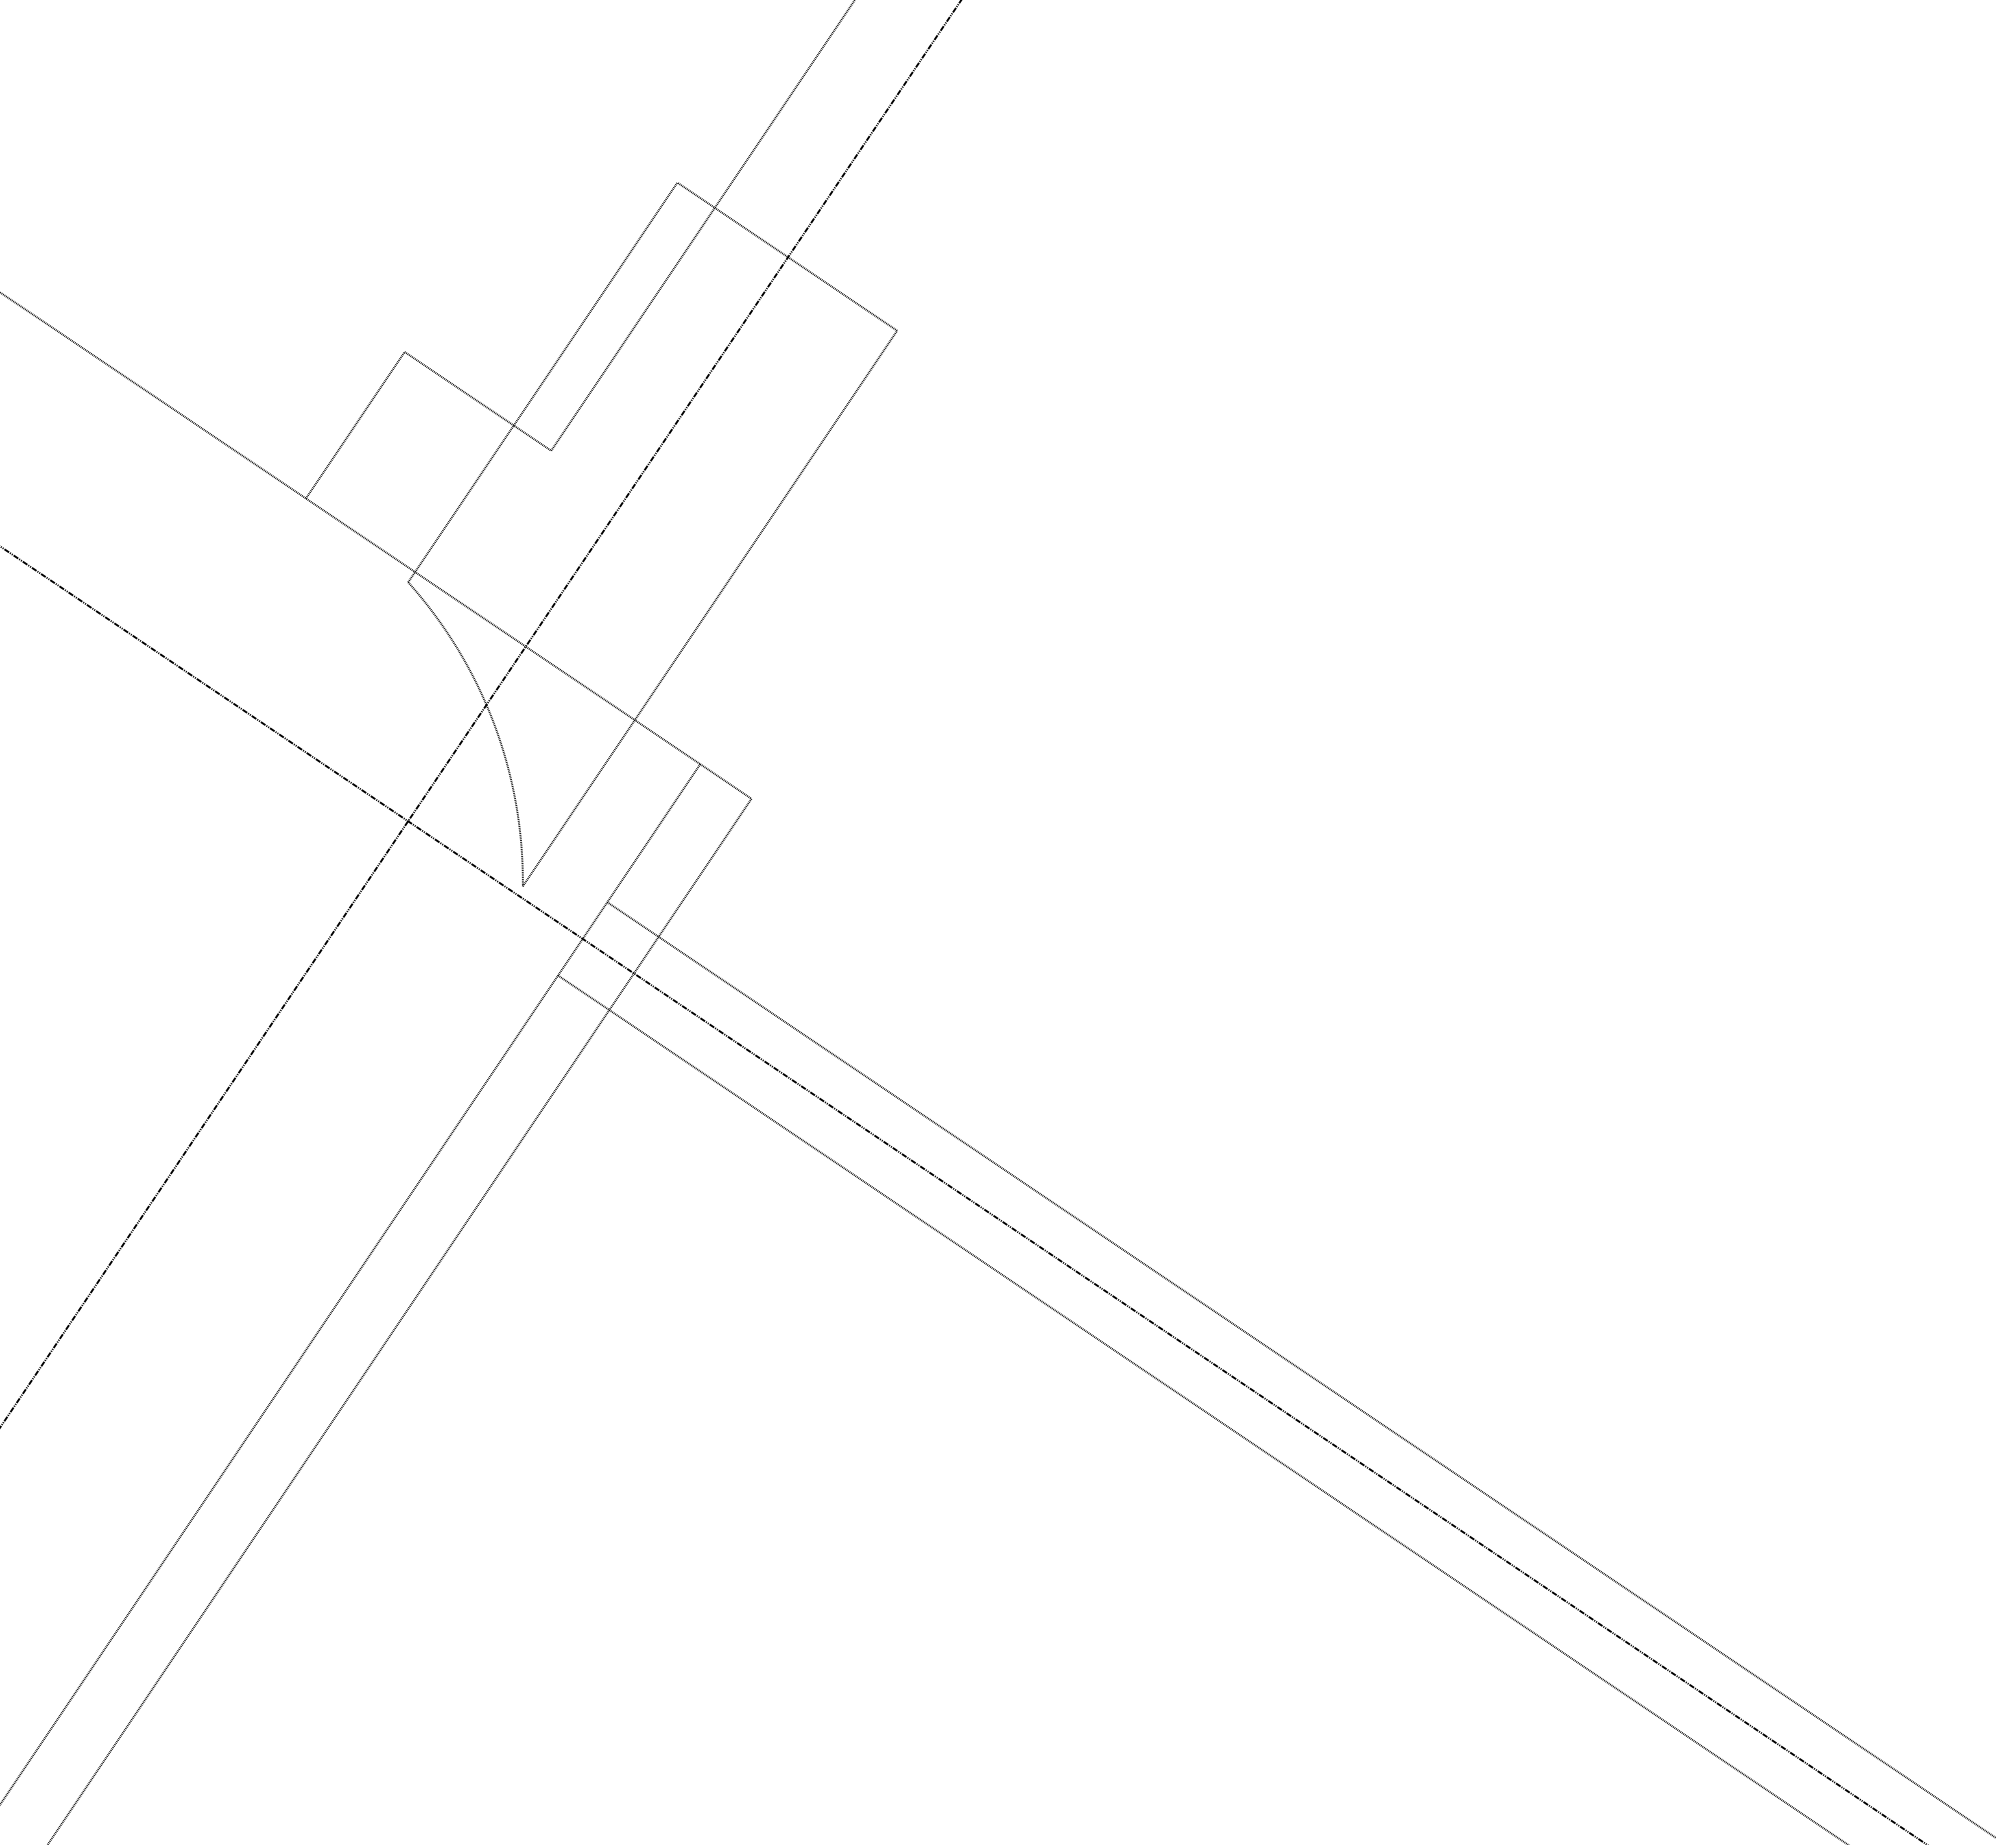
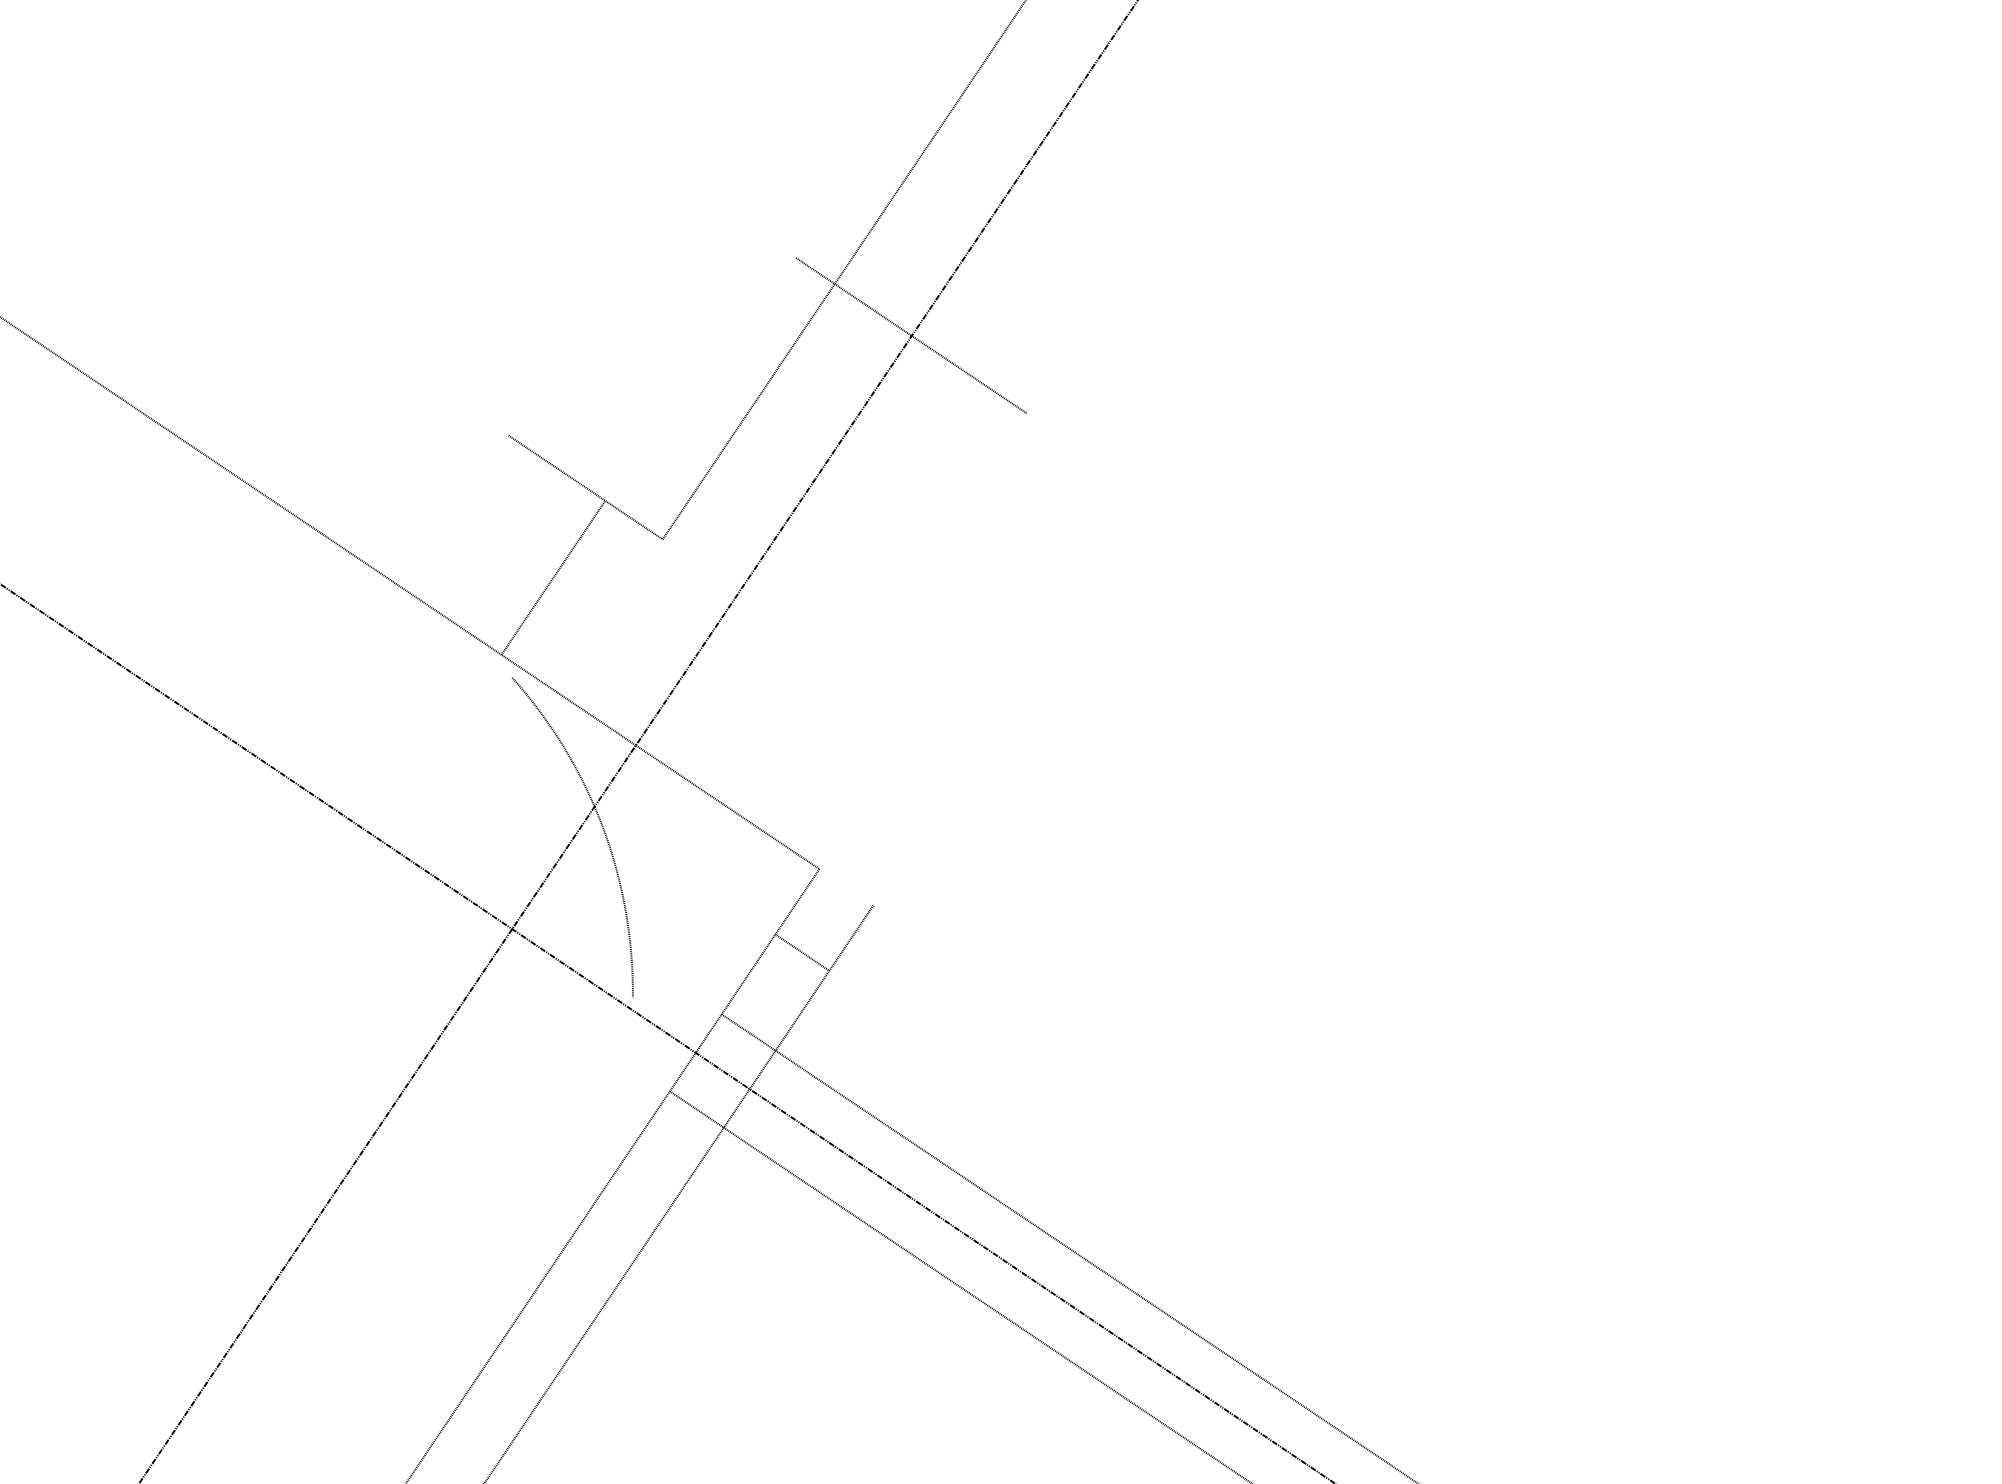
line: (542, 382) -> (653, 467), removed
line: (354, 425) -> (552, 578), moved
line: (709, 608) -> (829, 705), removed
line: (725, 781) -> (801, 952), moved

